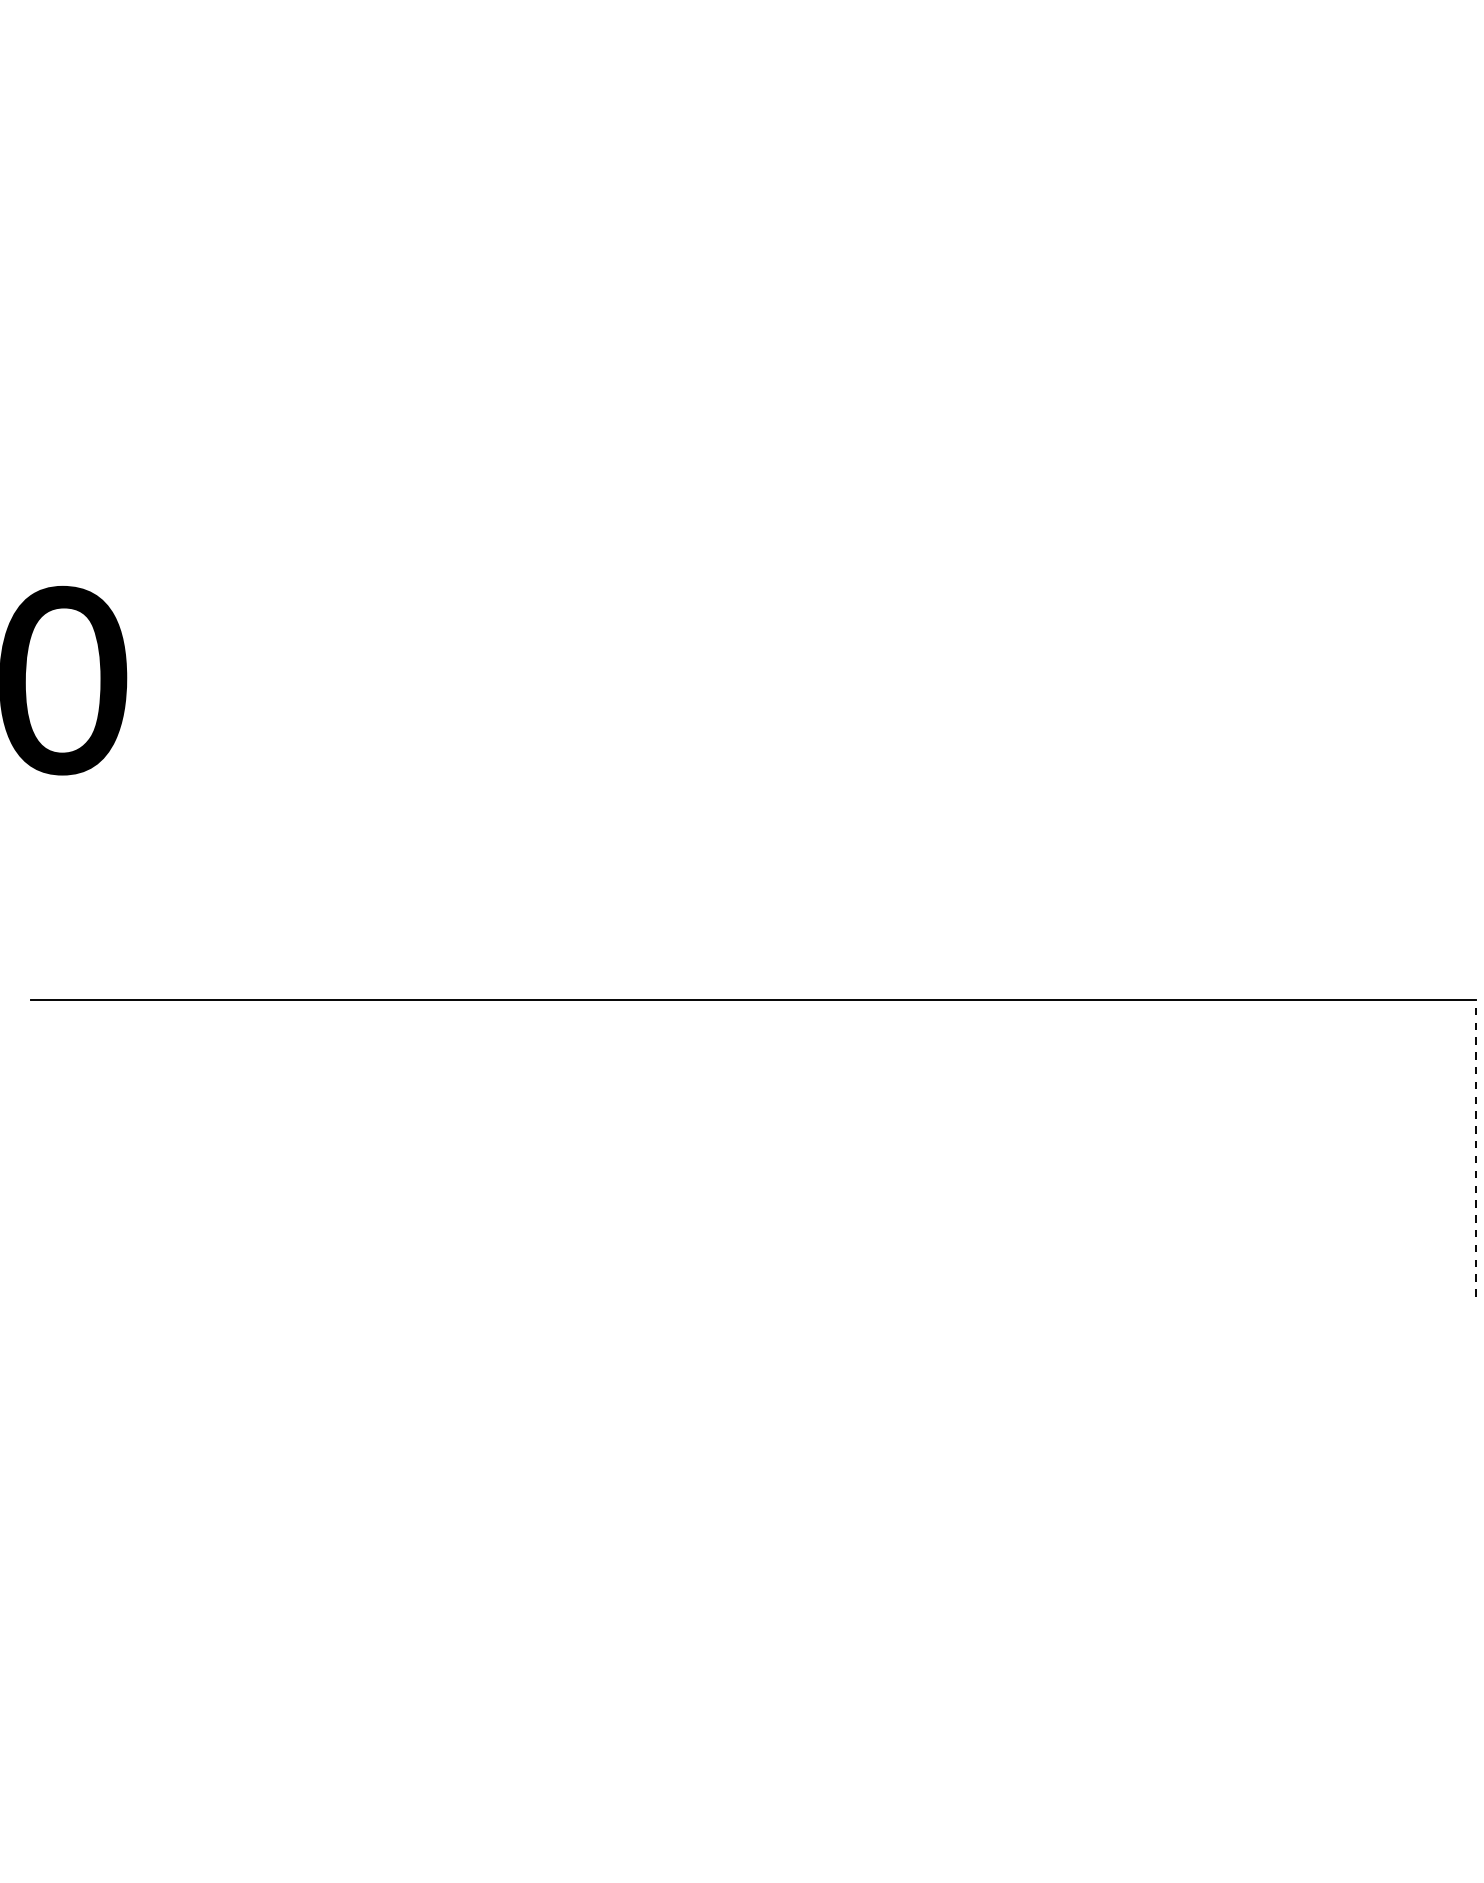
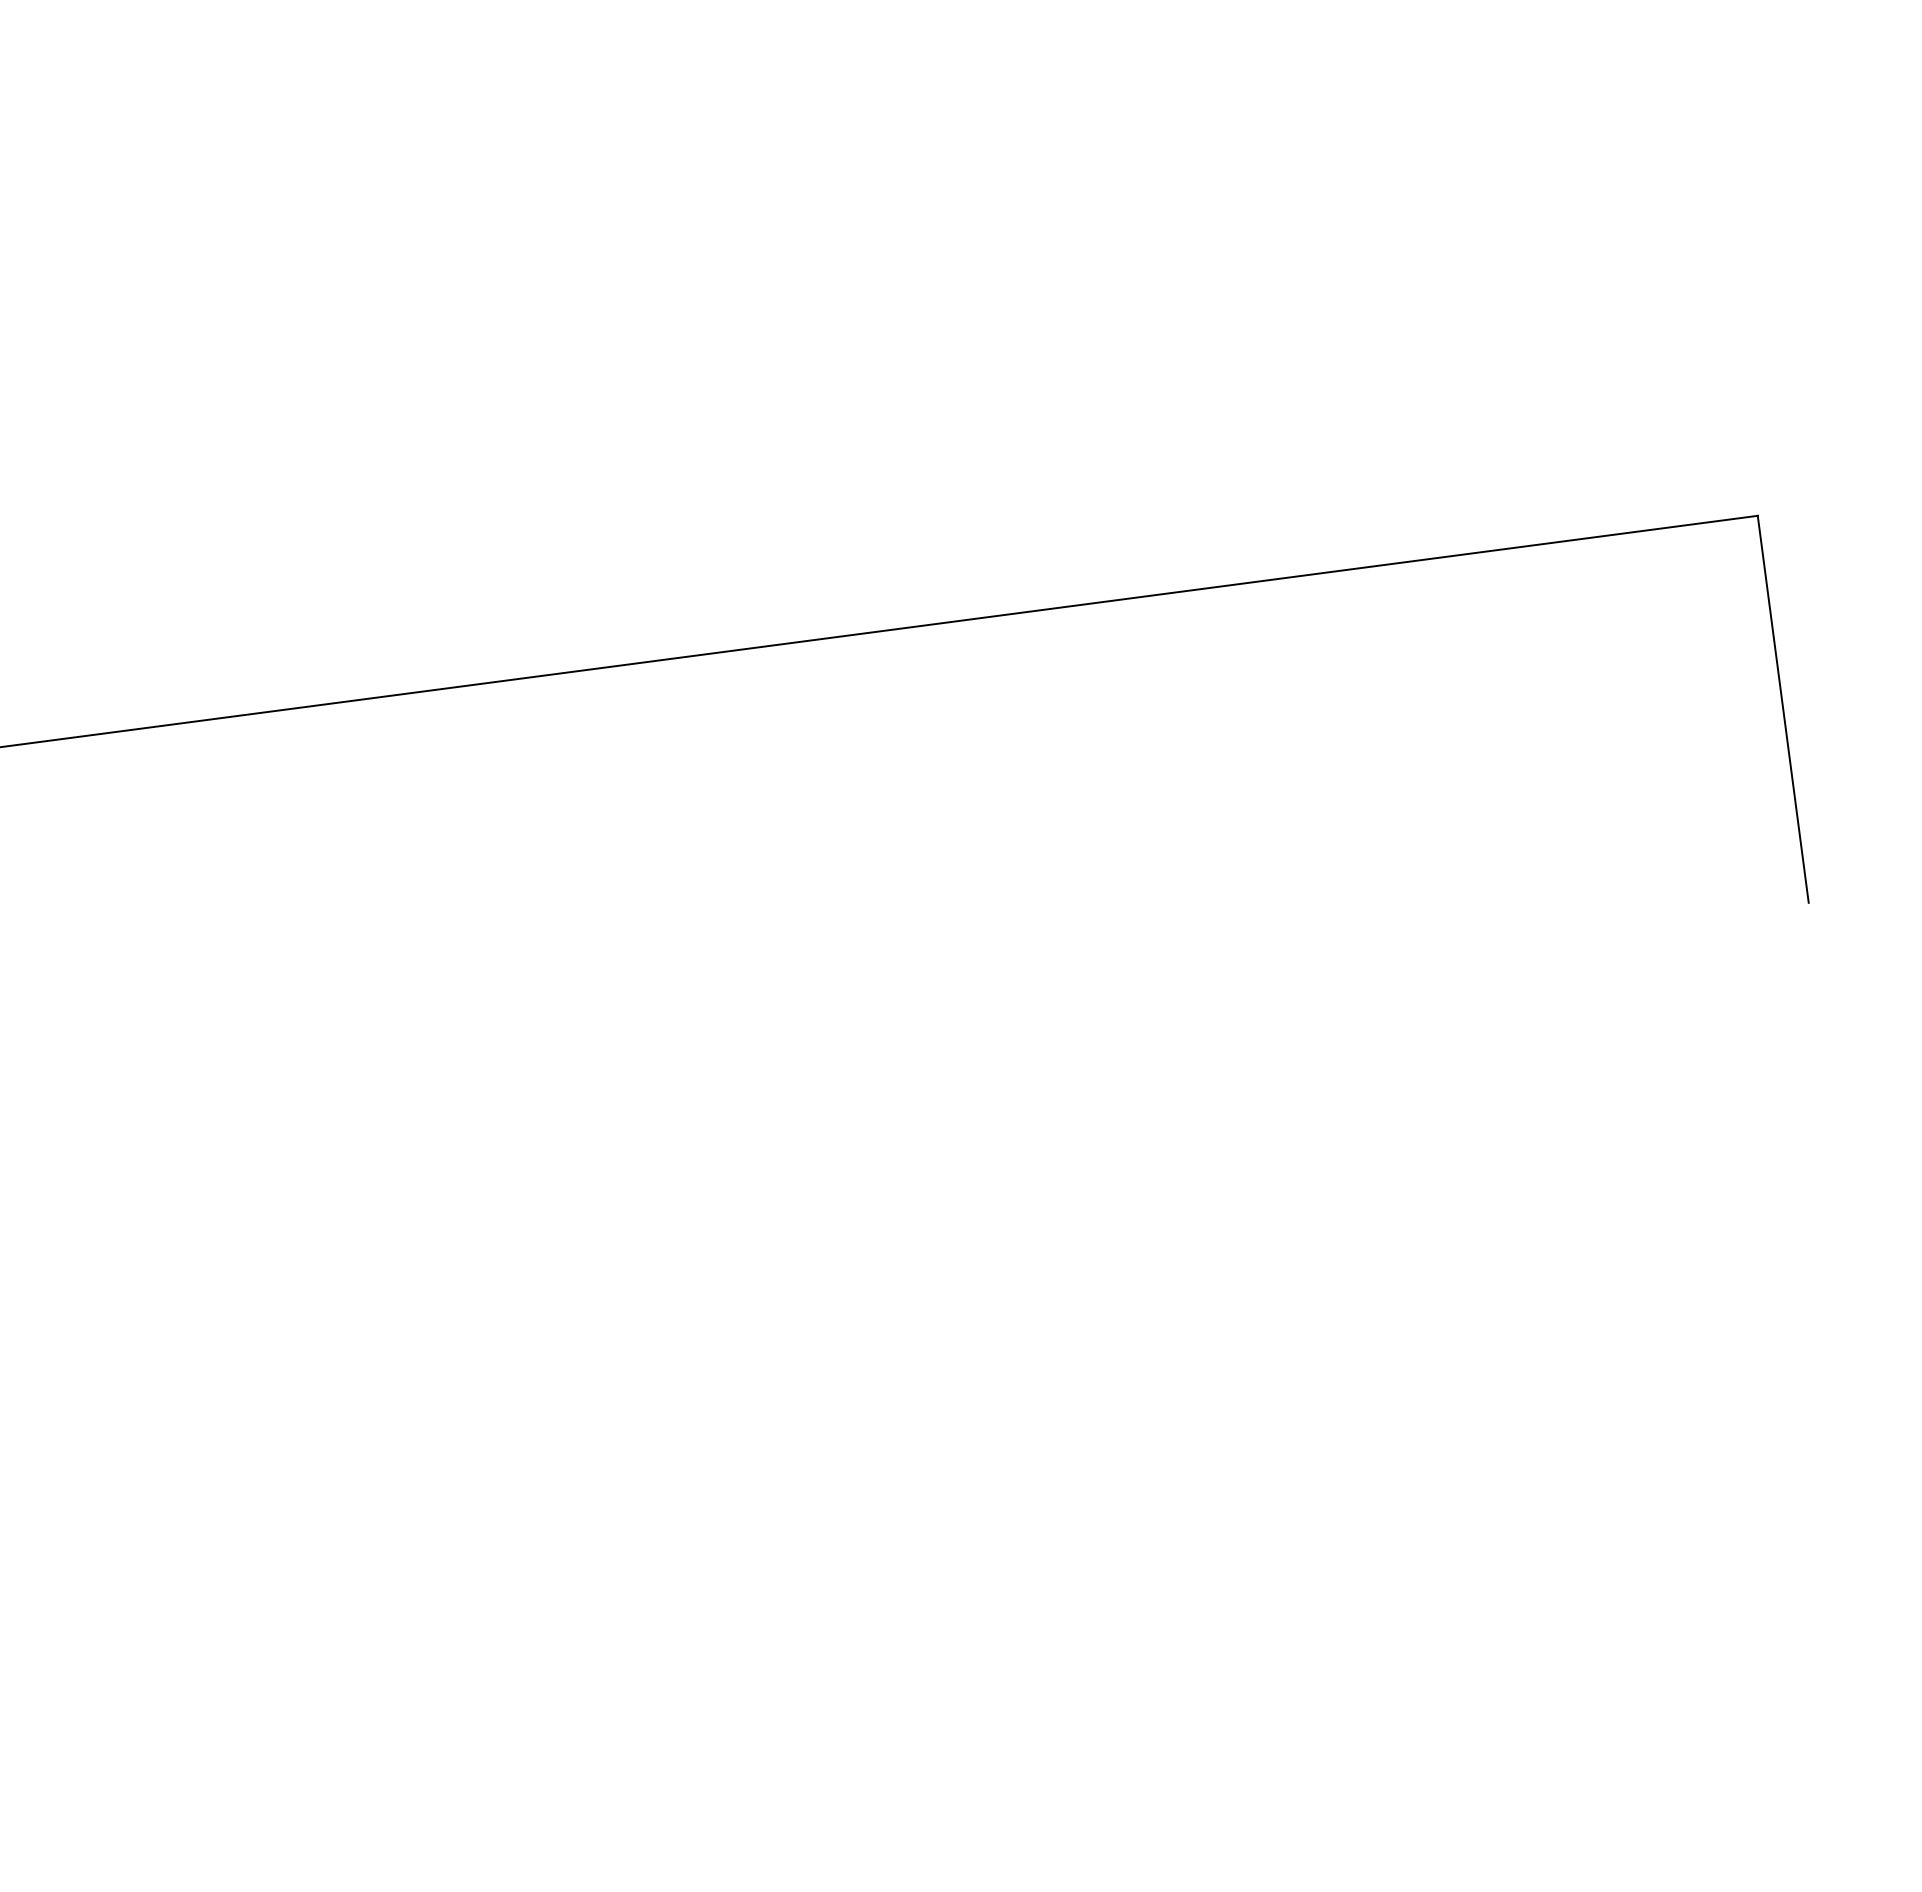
line: (1476, 1147) -> (1783, 707), dashed -> solid

